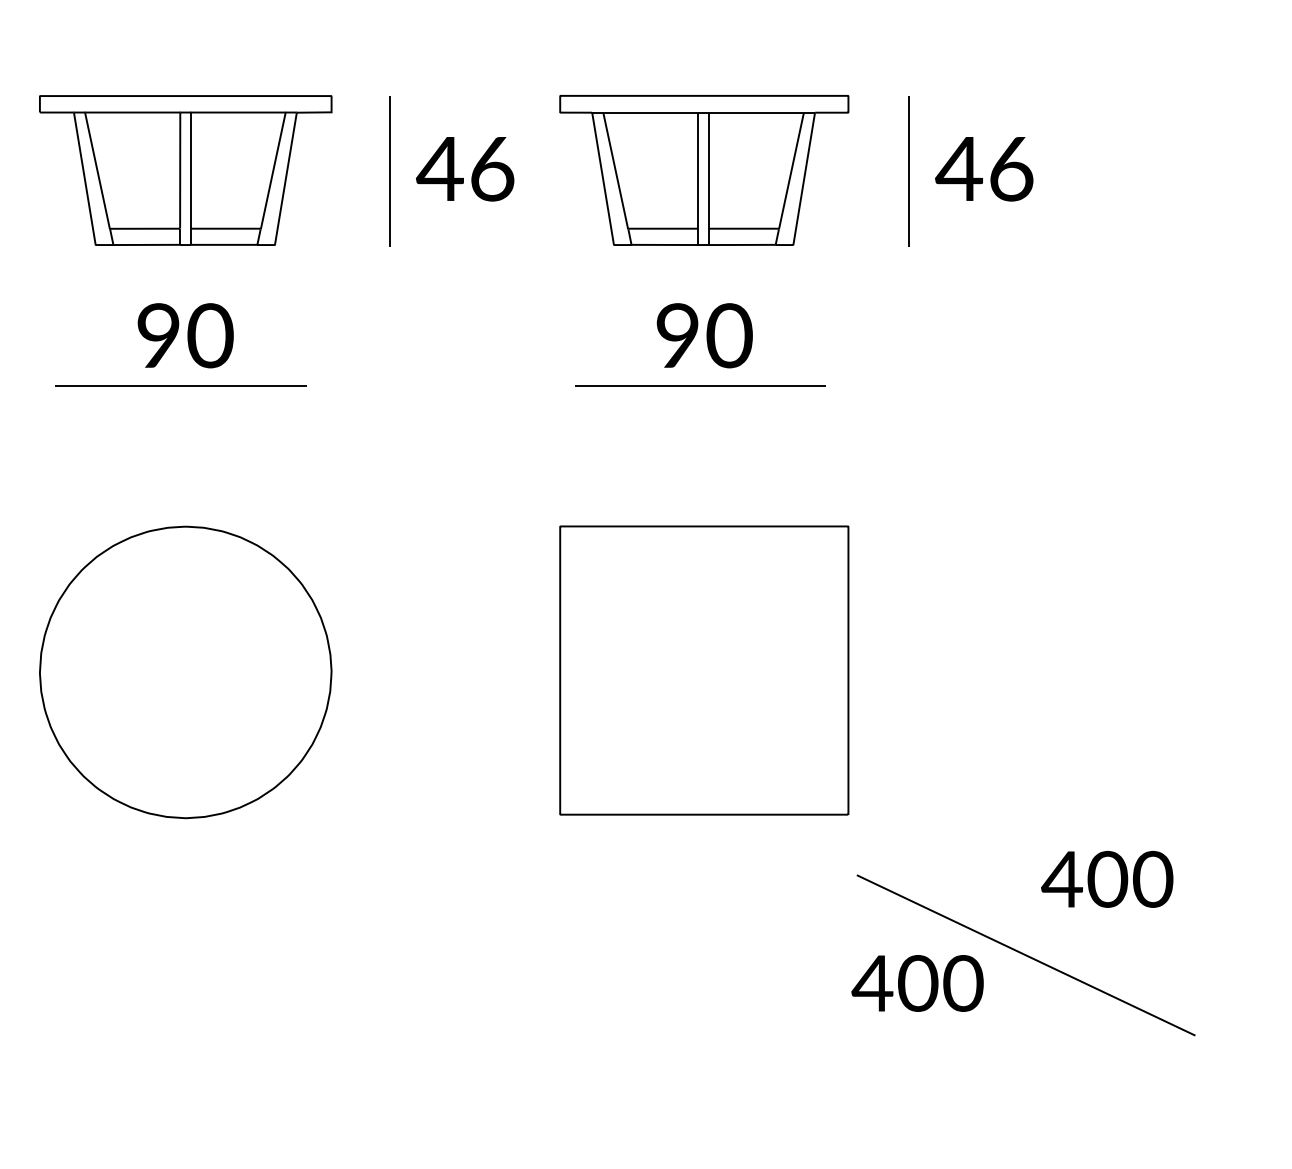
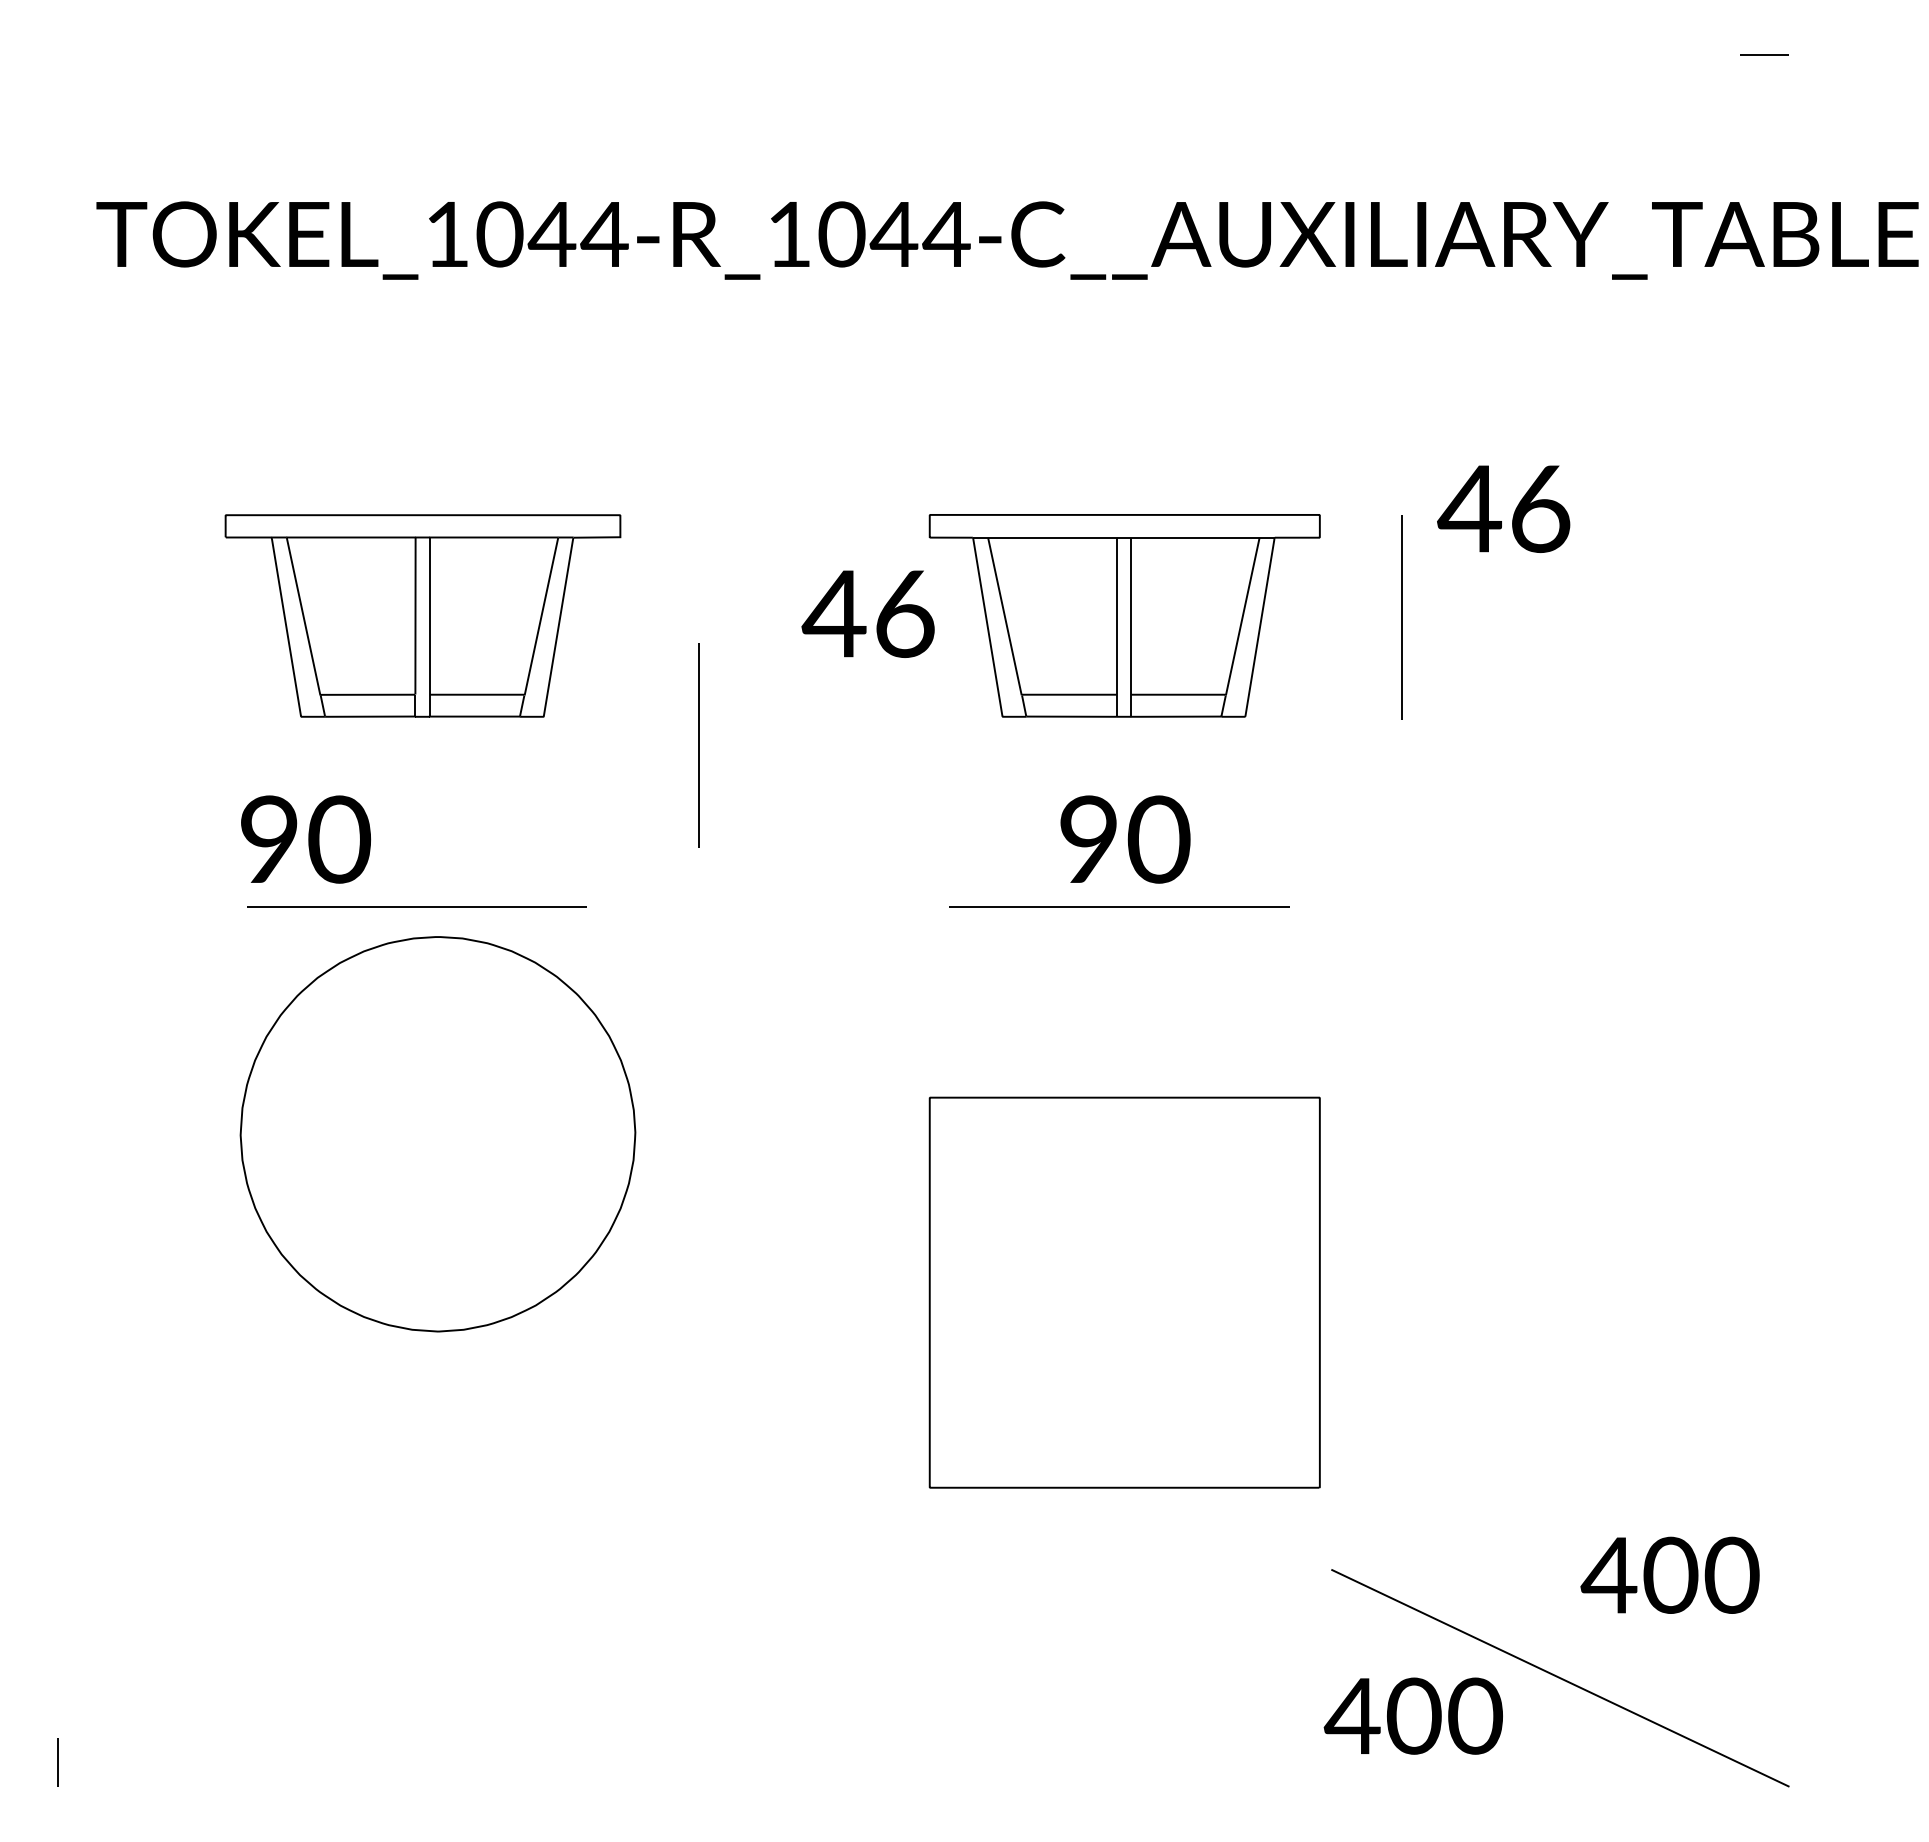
text: (464, 168) -> (867, 613), moved
text: (984, 168) -> (1503, 508), moved
line: (389, 171) -> (698, 745), moved
text: (185, 335) -> (305, 839), moved
part: (185, 672) -> (437, 1134), moved

